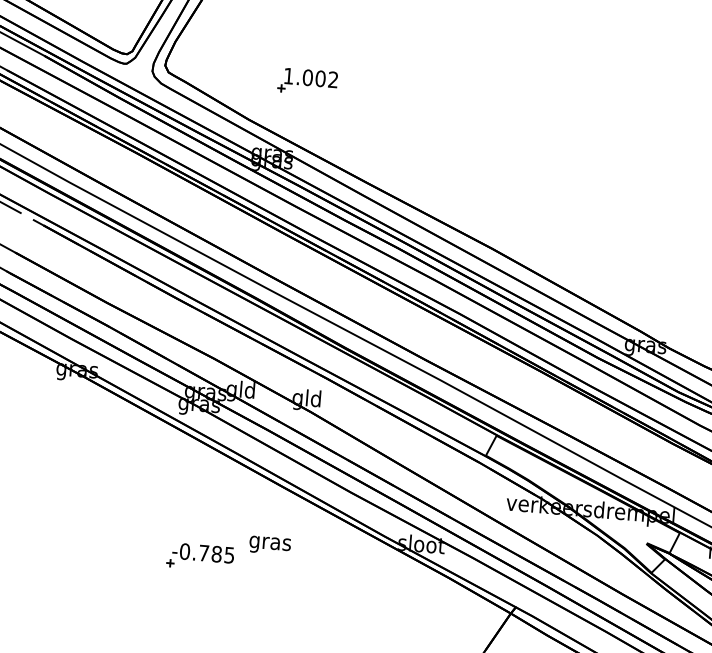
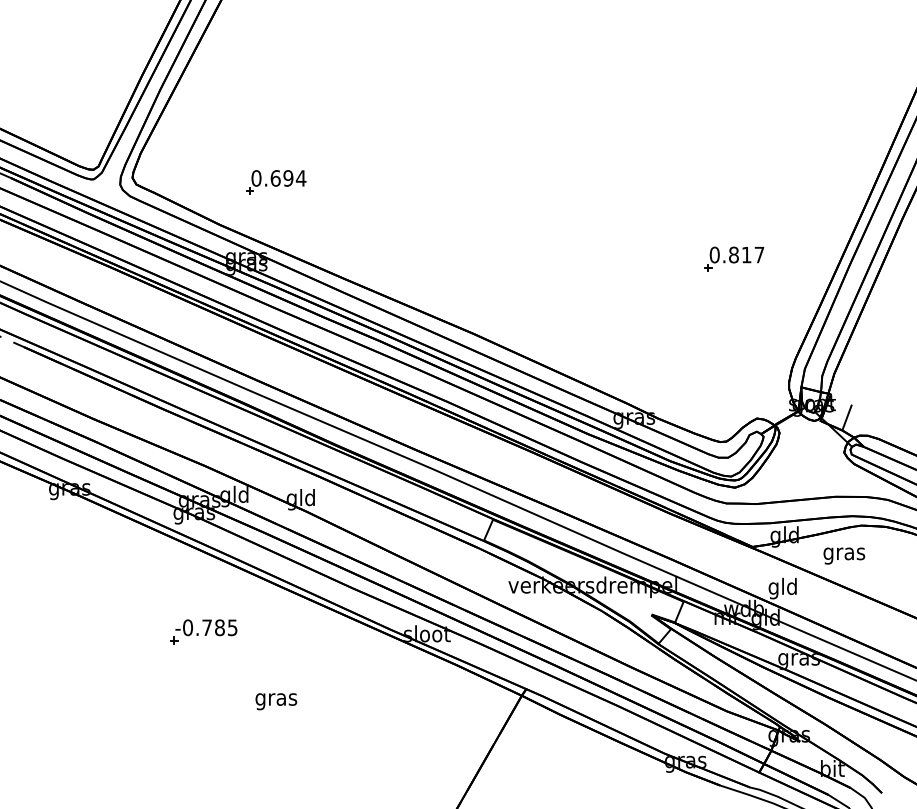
text: (310, 78) -> (278, 178), 1.002 -> 0.694
text: (270, 545) -> (276, 701), moved
part: (200, 556) -> (203, 631), moved

